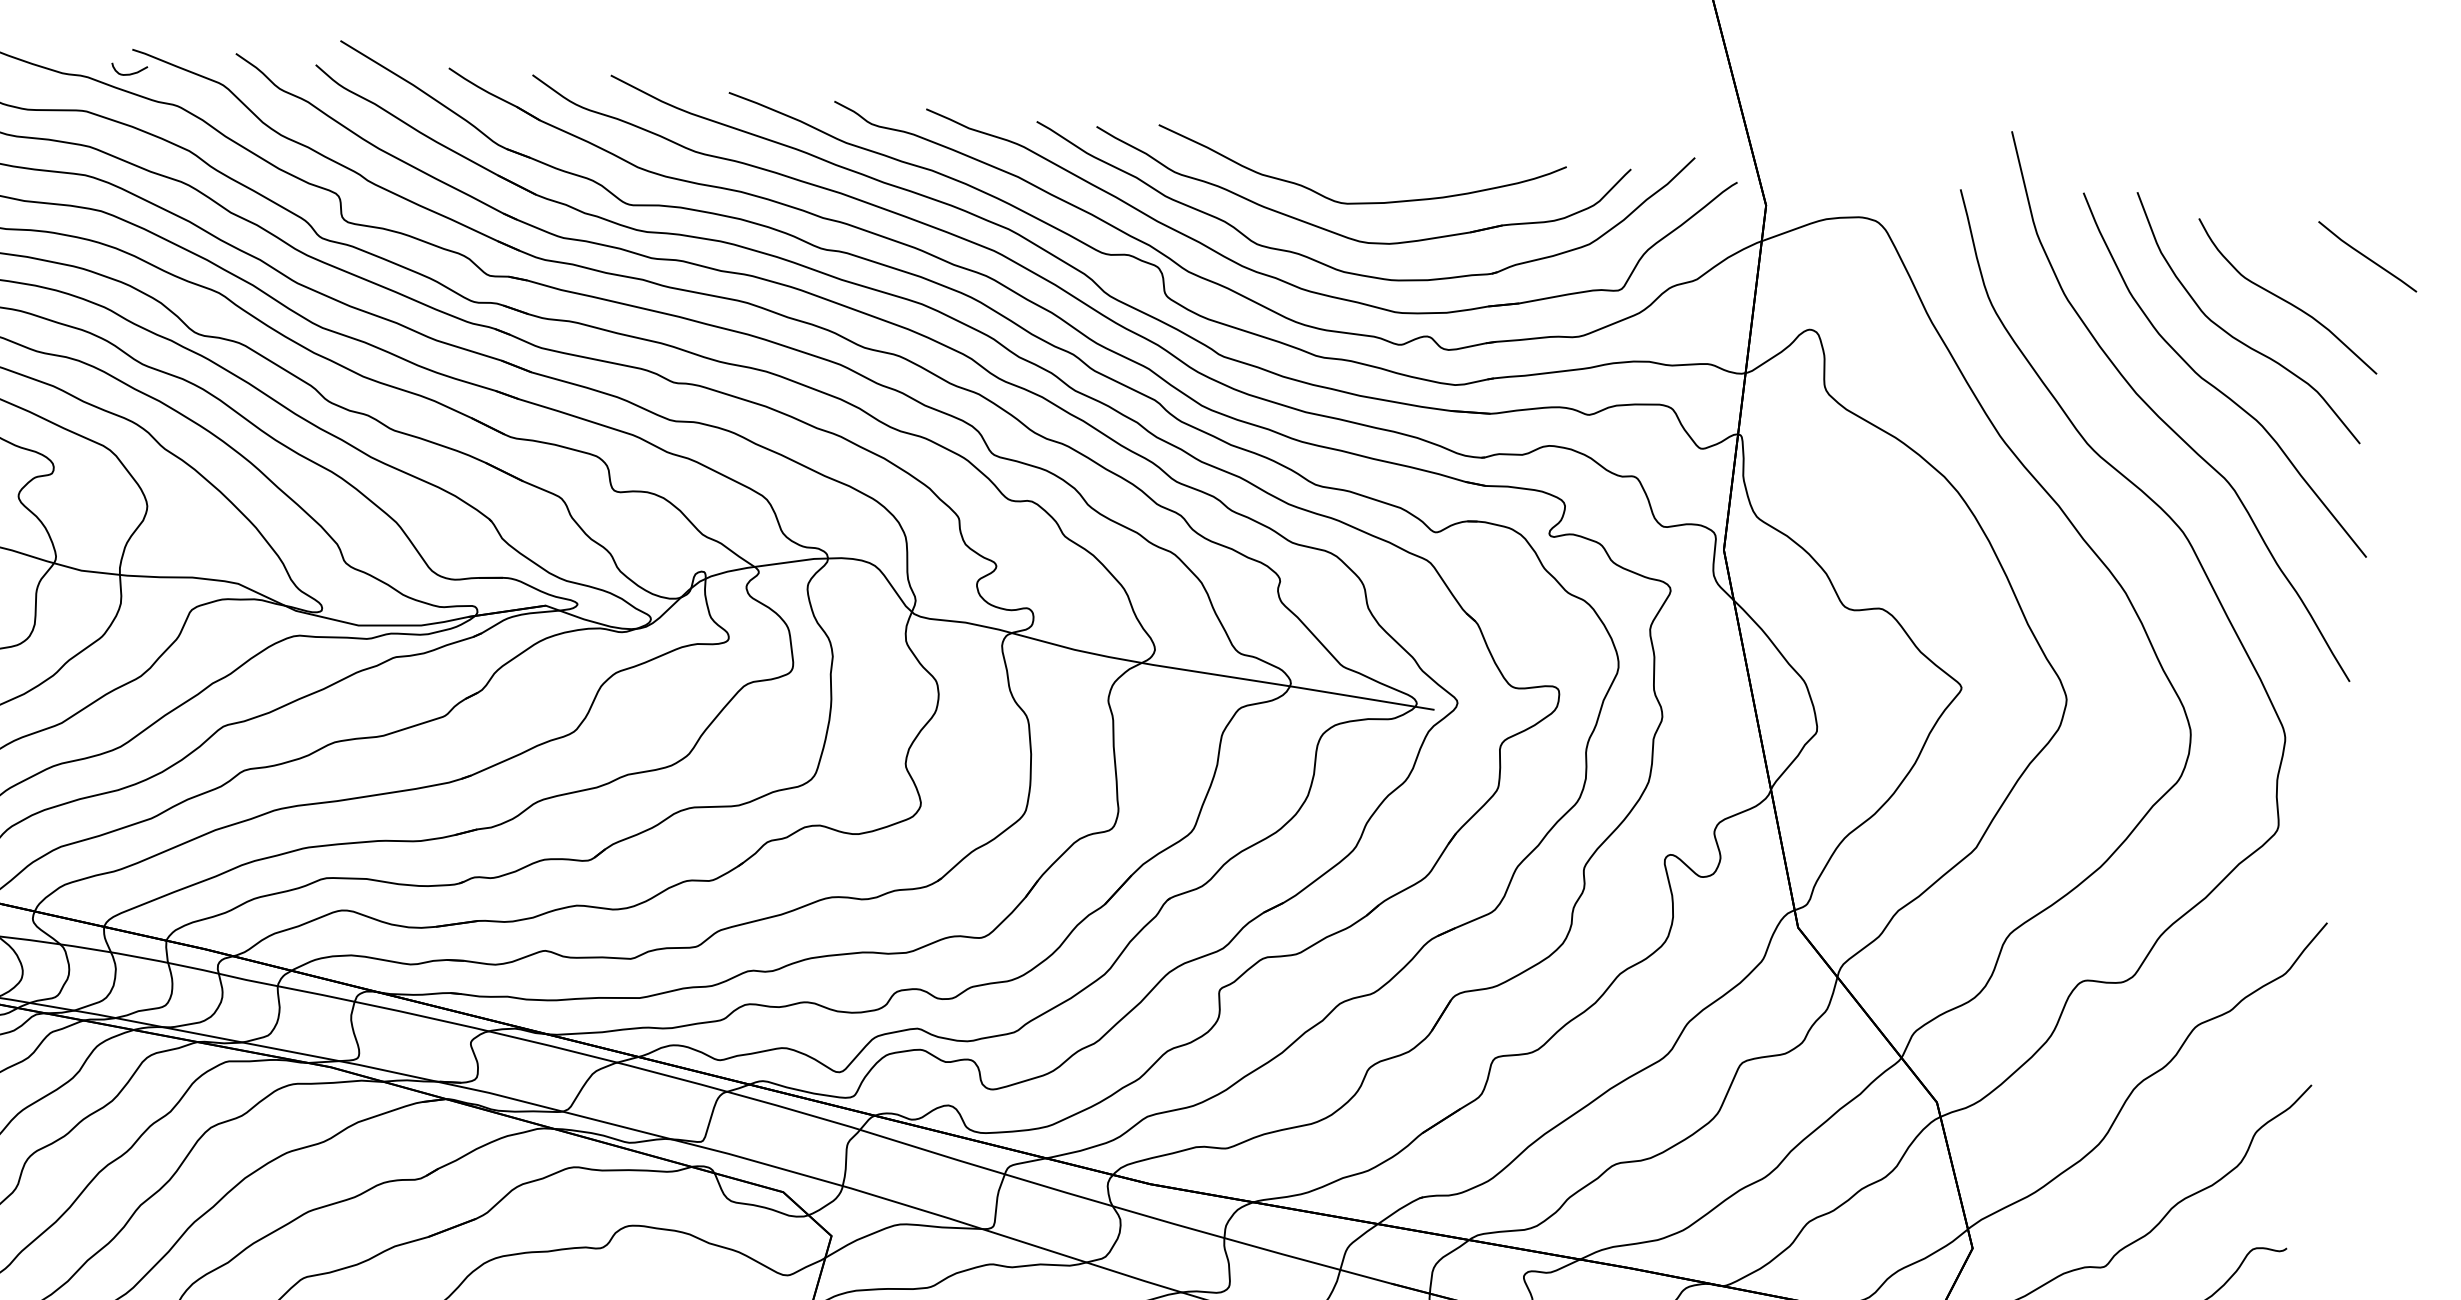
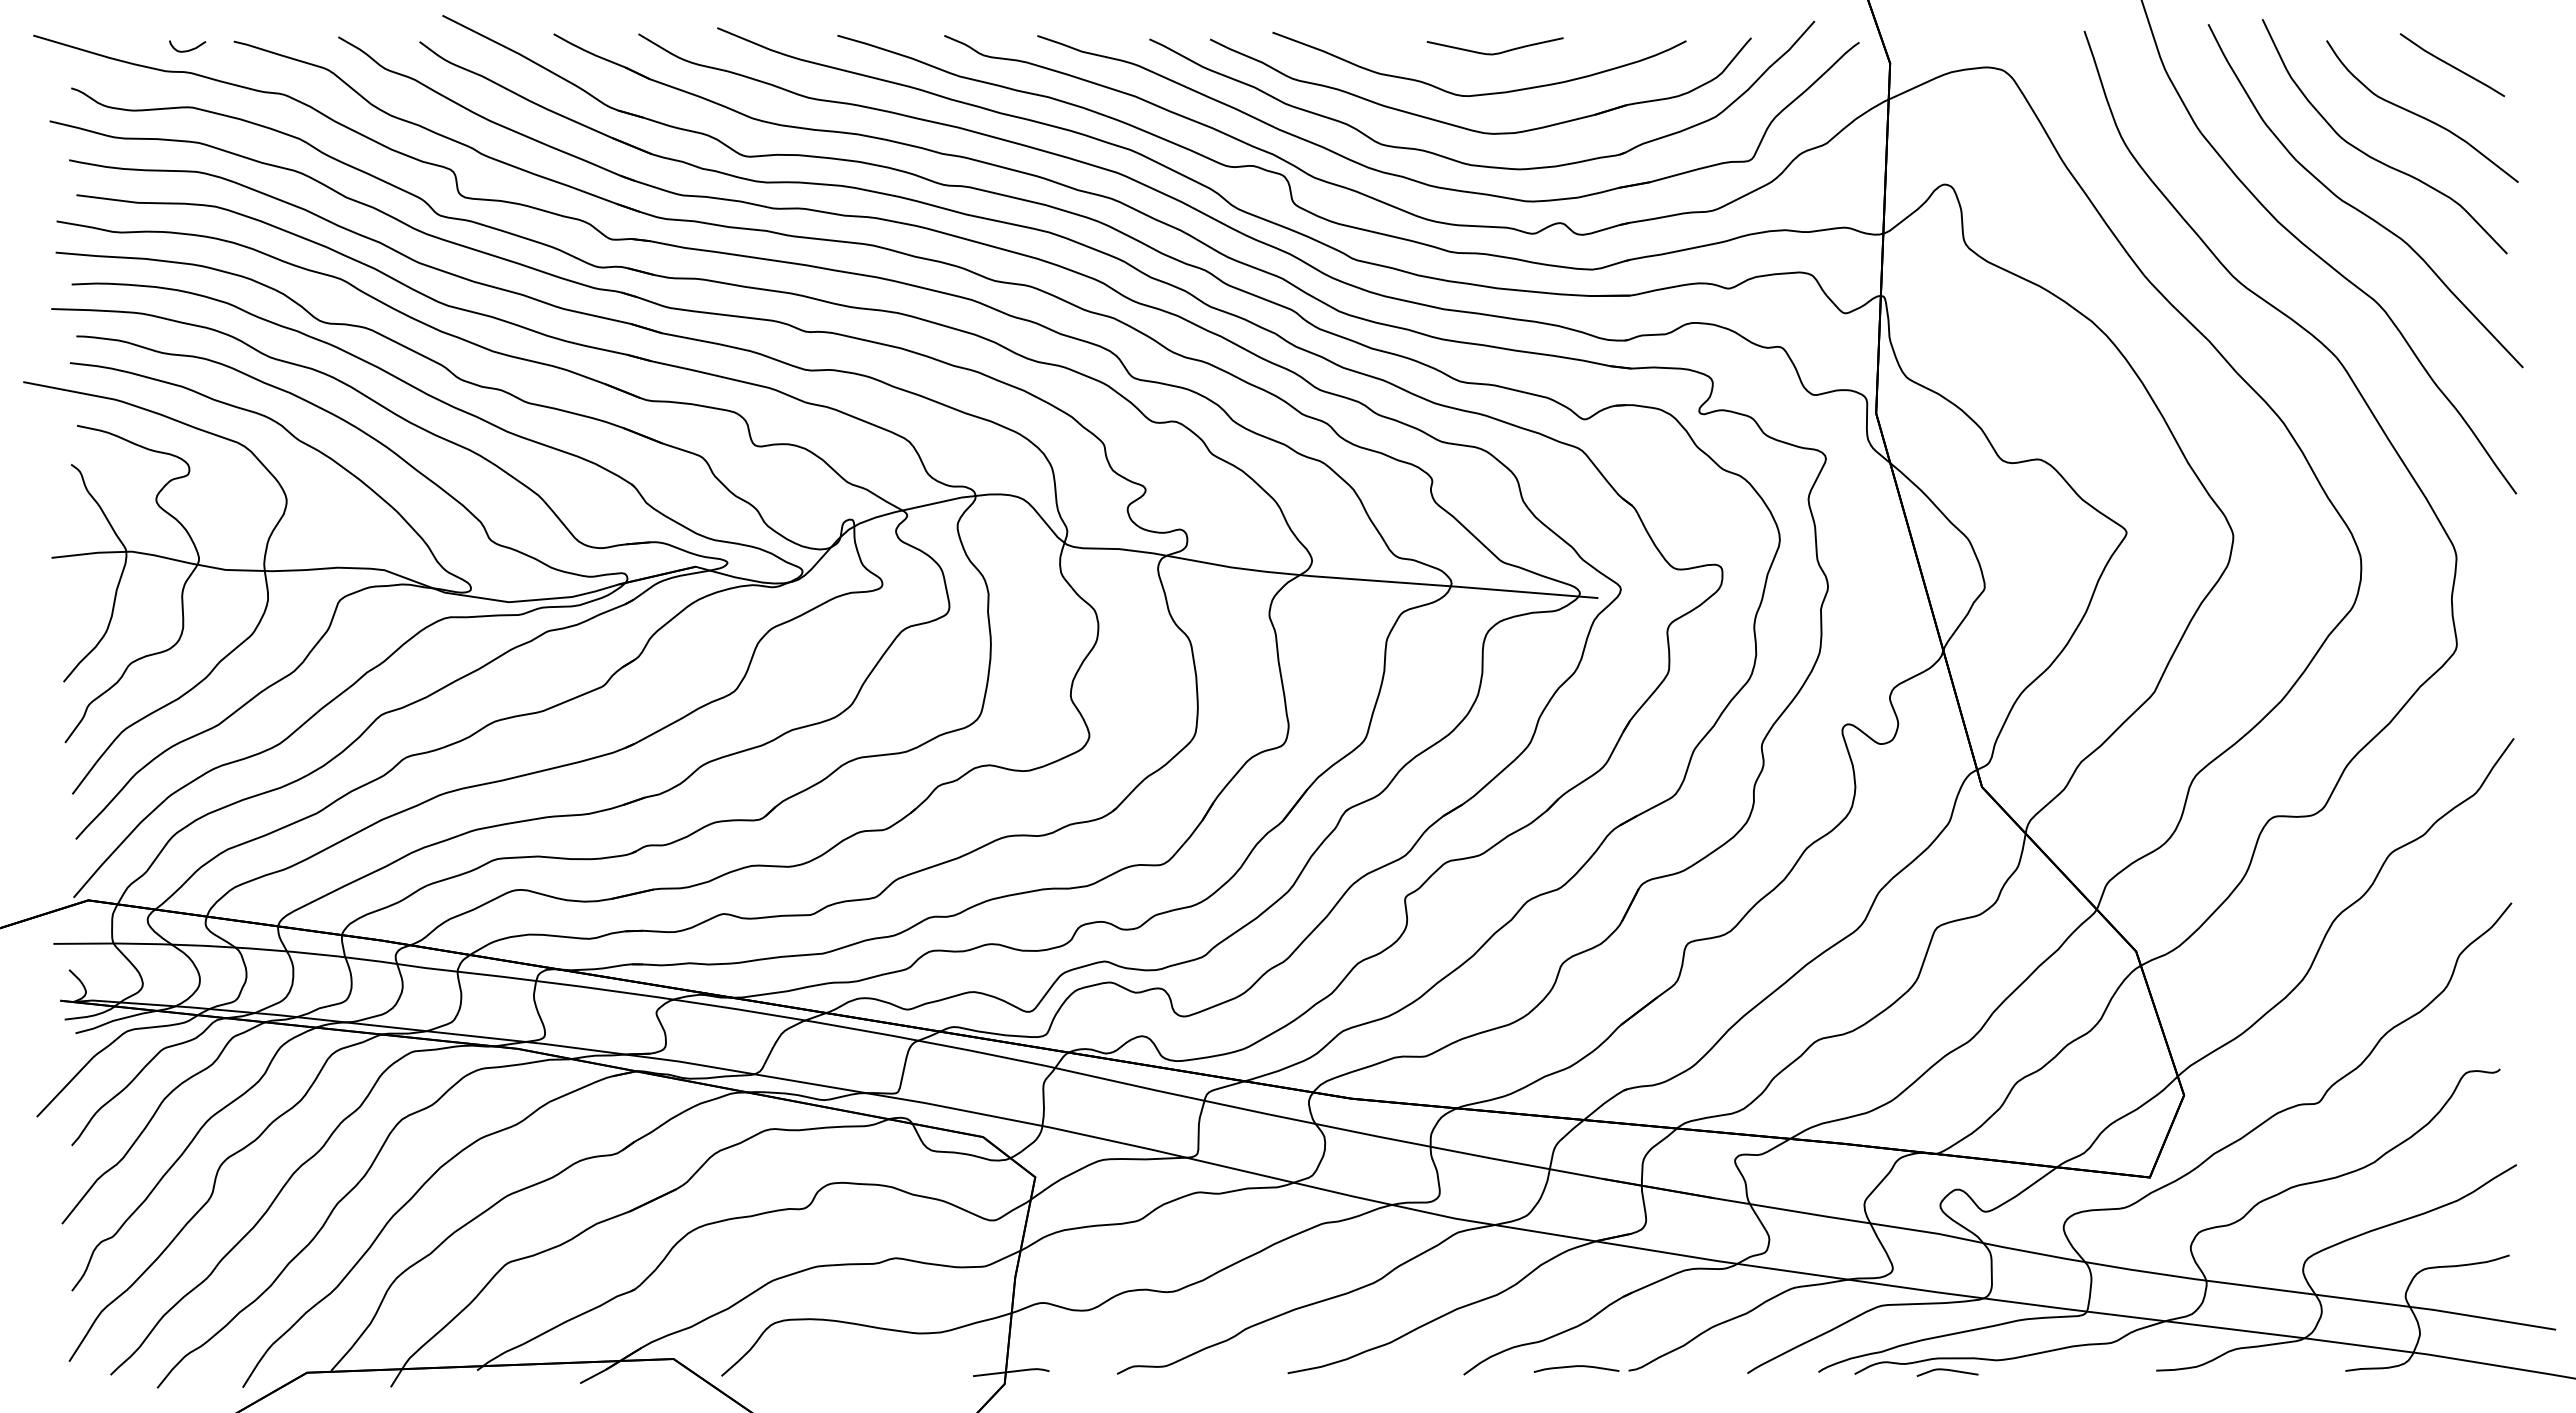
curve: (131, 73) -> (189, 49), moved
curve: (1378, 162) -> (1496, 52), added
line: (2366, 257) -> (2451, 65), moved

